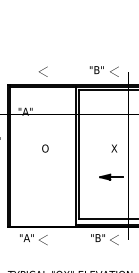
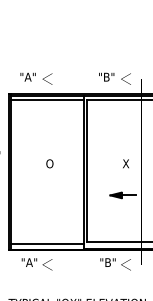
line: (42, 90) -> (46, 99), added
text: (25, 111) -> (27, 76), moved
line: (42, 221) -> (46, 244), added

